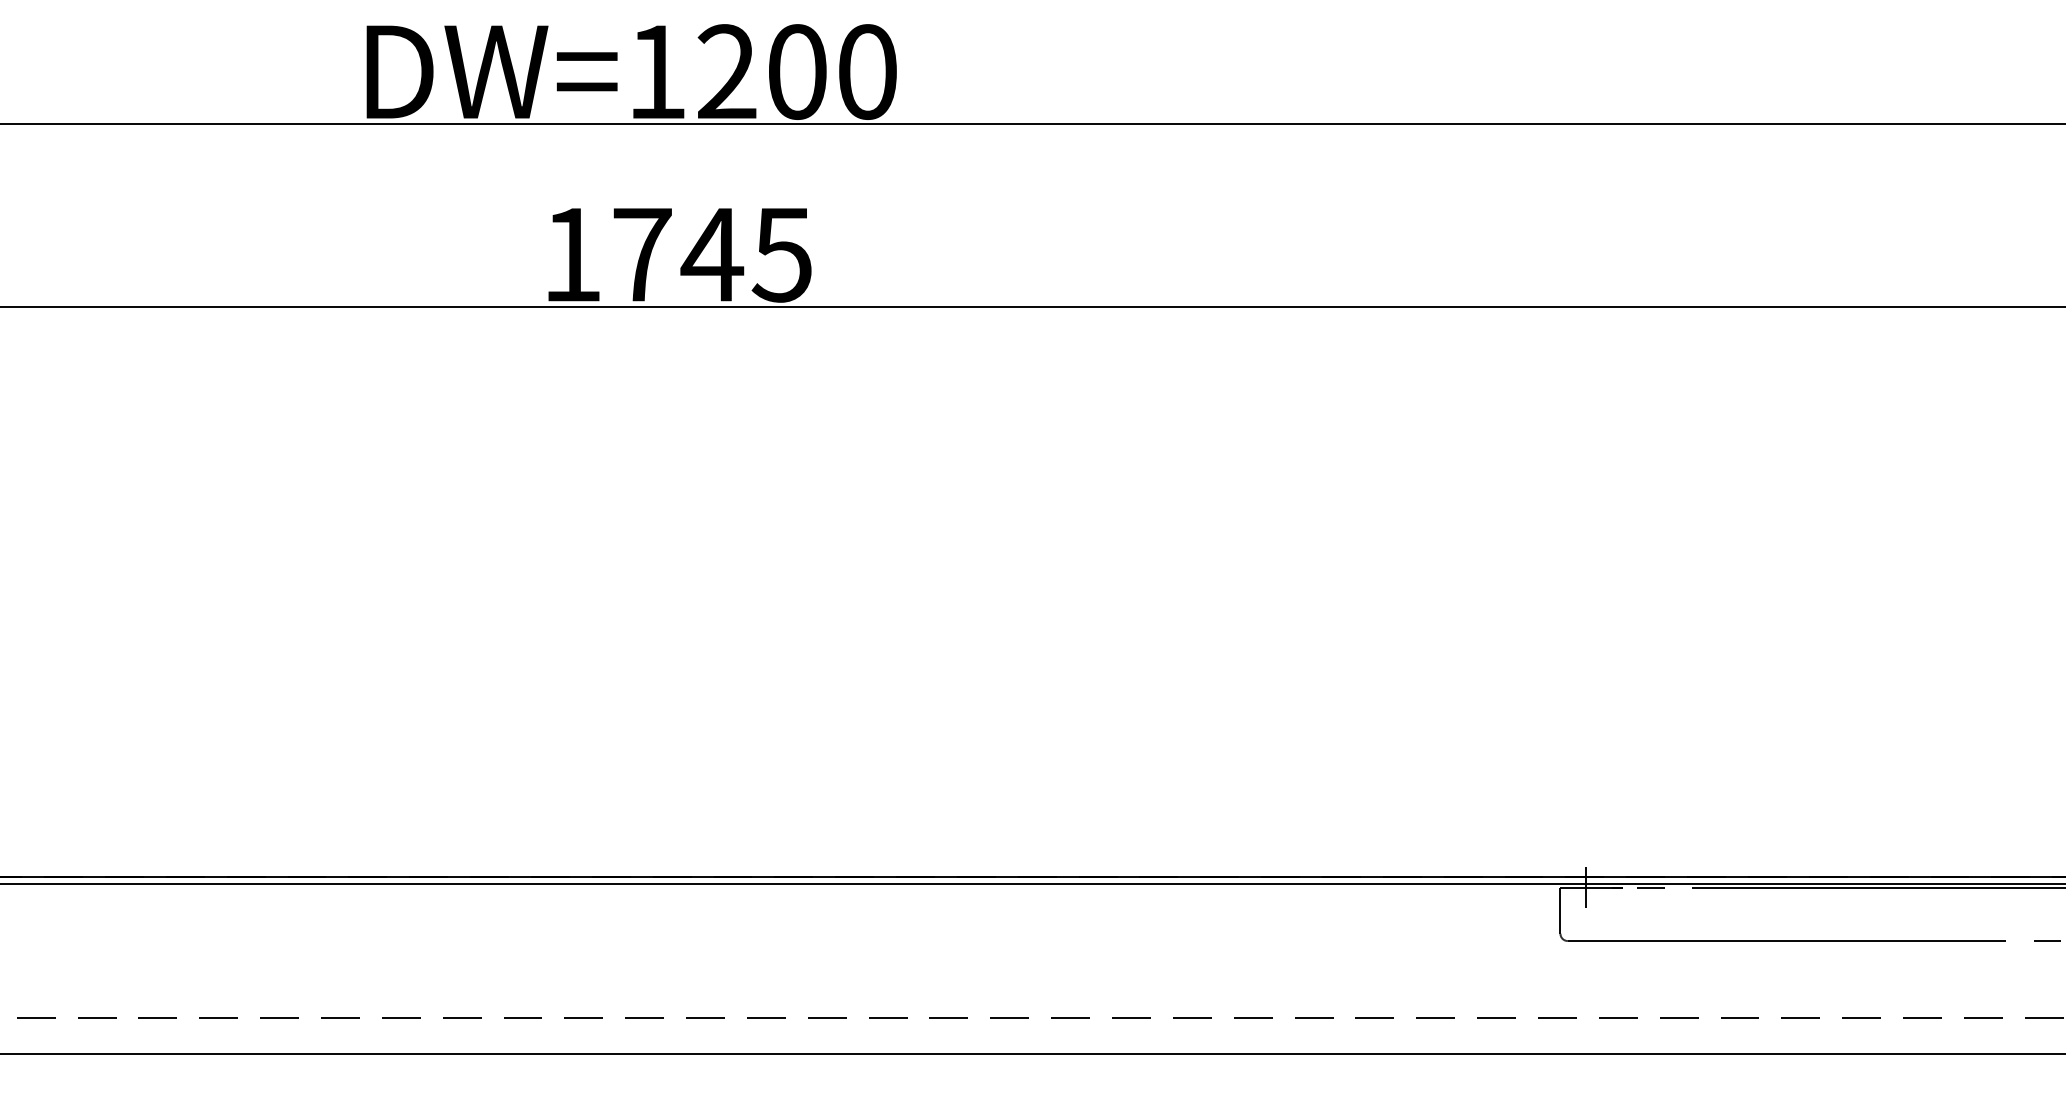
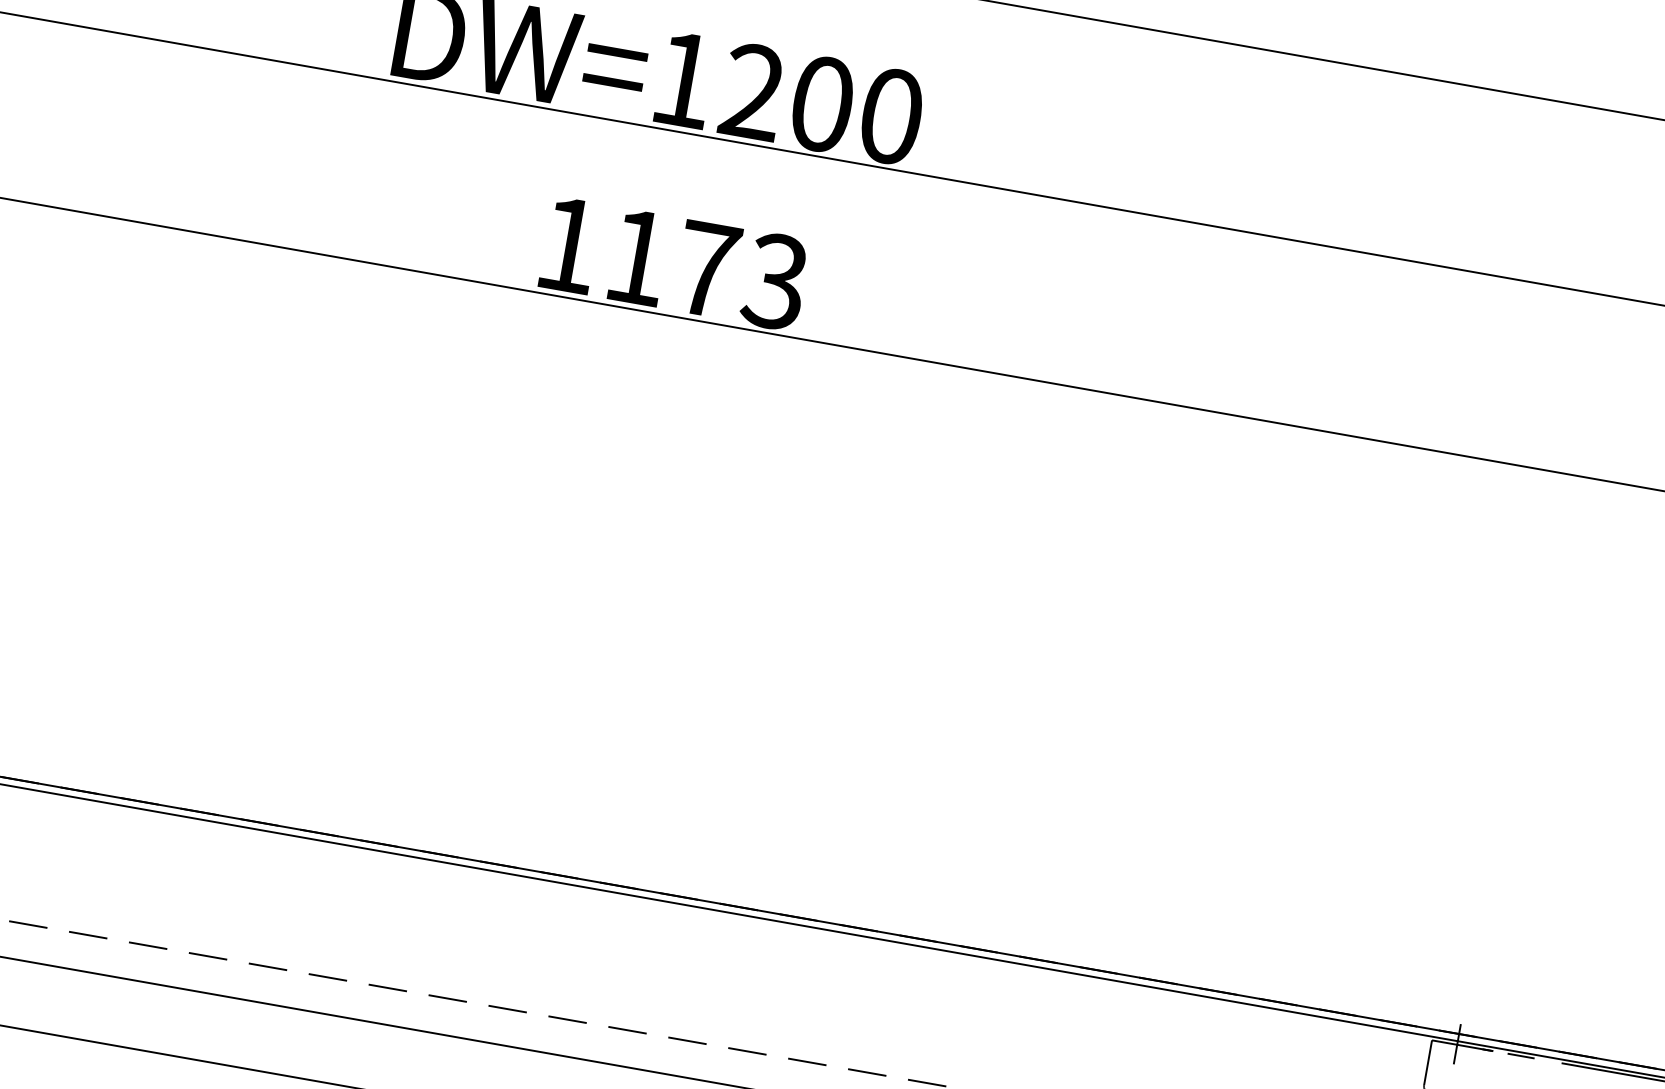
text: (712, 254) -> (706, 269), 1745 -> 1173

